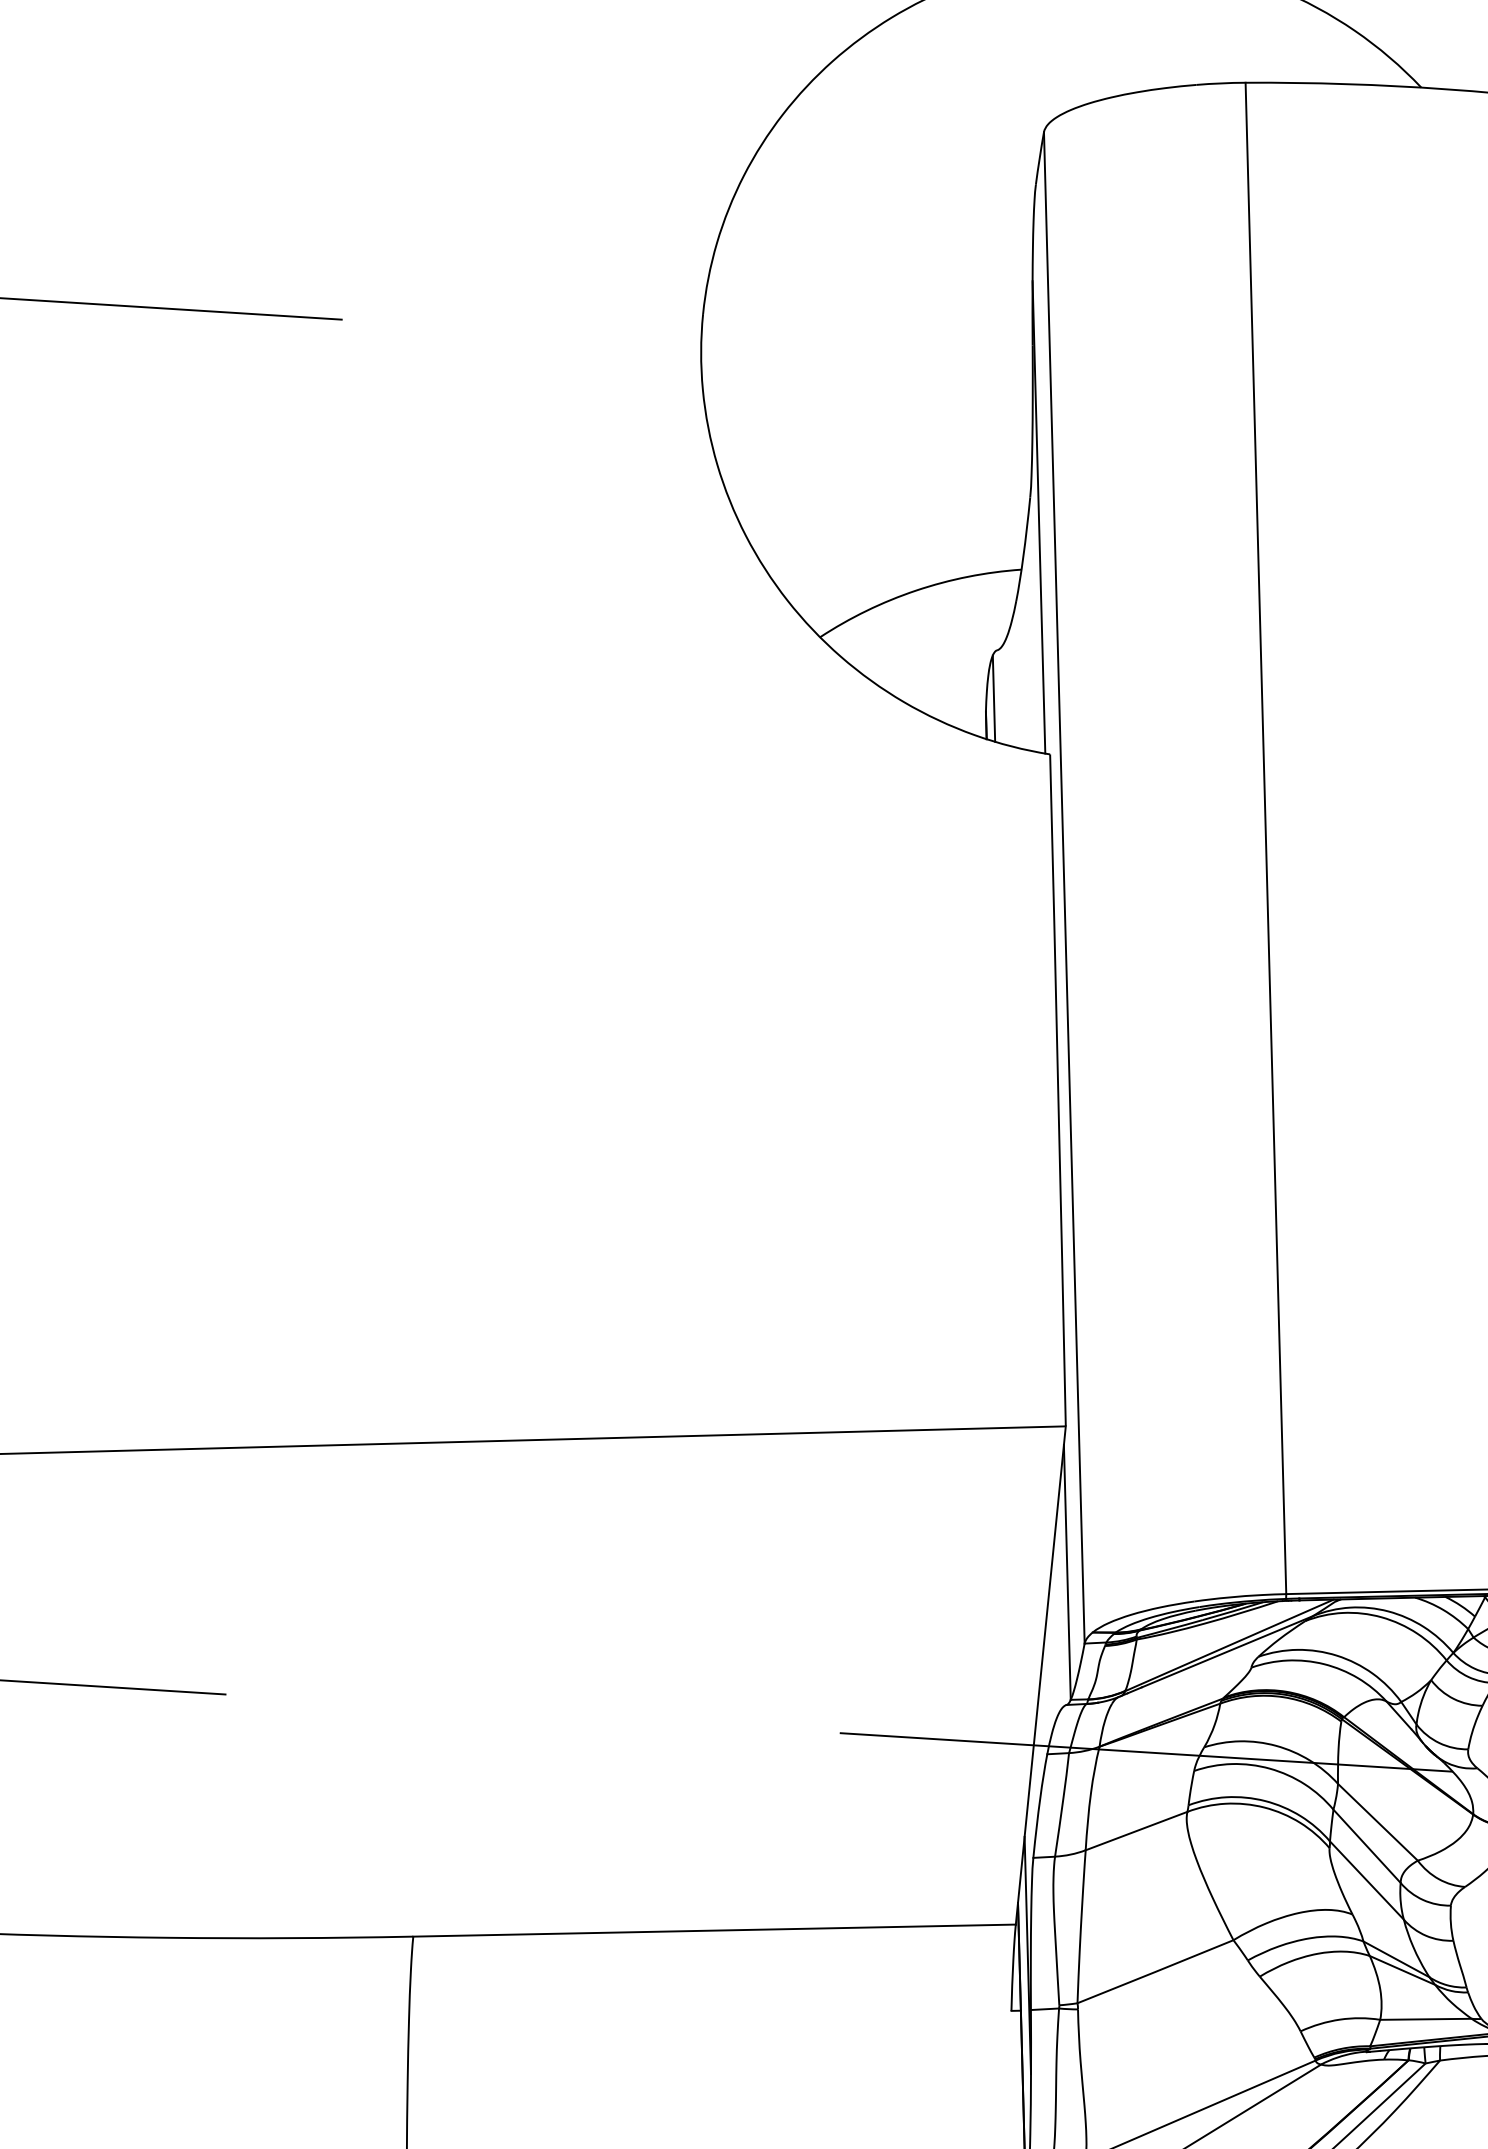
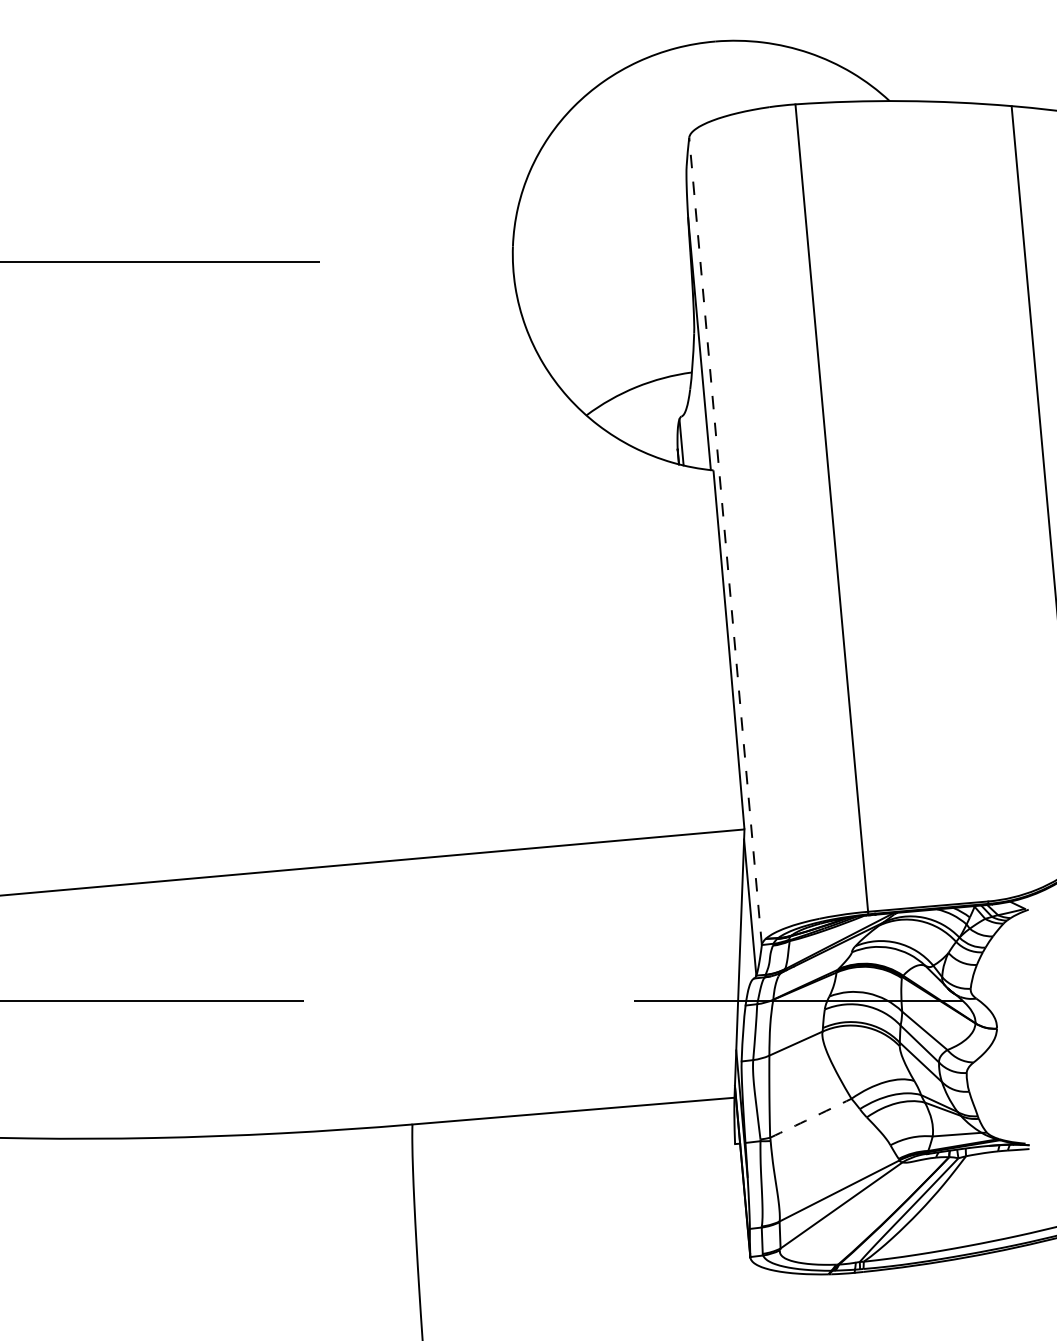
line: (1064, 886) -> (725, 540), solid -> dashed
arc: (1154, 1972) -> (810, 1118), solid -> dashed

